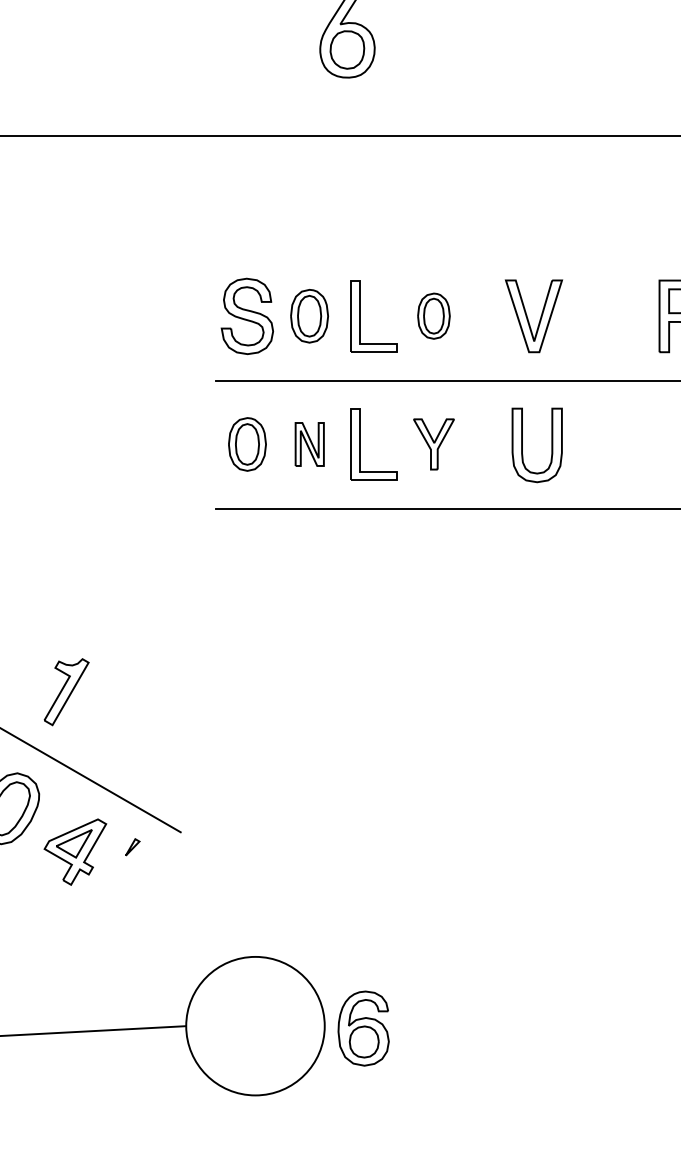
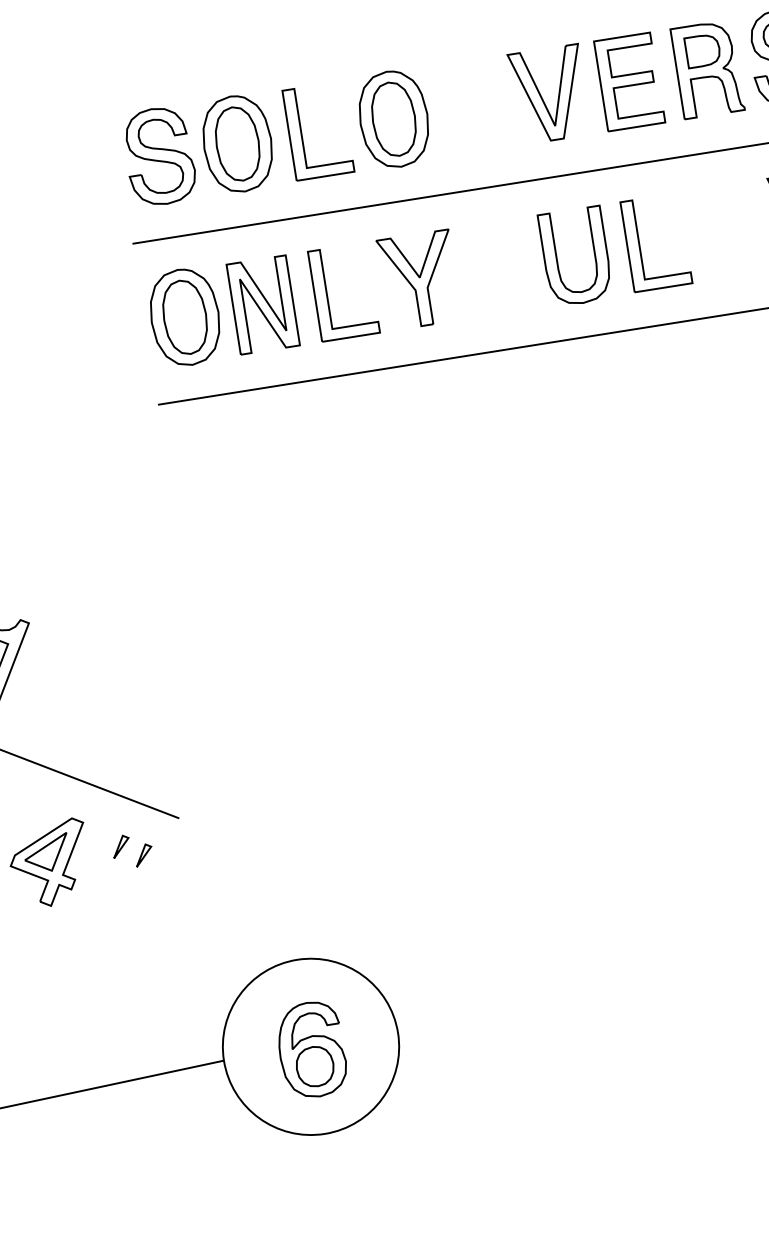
part: (309, 315) -> (237, 142), size x1.43
part: (433, 315) -> (393, 118), size x1.67
part: (533, 316) -> (549, 94), moved
part: (621, 316) -> (629, 82), added
part: (247, 444) -> (185, 317), size x1.43
part: (309, 444) -> (263, 305), size x1.67
part: (433, 444) -> (418, 280), size x1.43
part: (609, 444) -> (640, 245), added
part: (522, 445) -> (557, 259), moved
part: (149, 856) -> (144, 854), added
part: (363, 1028) -> (311, 1049), moved

